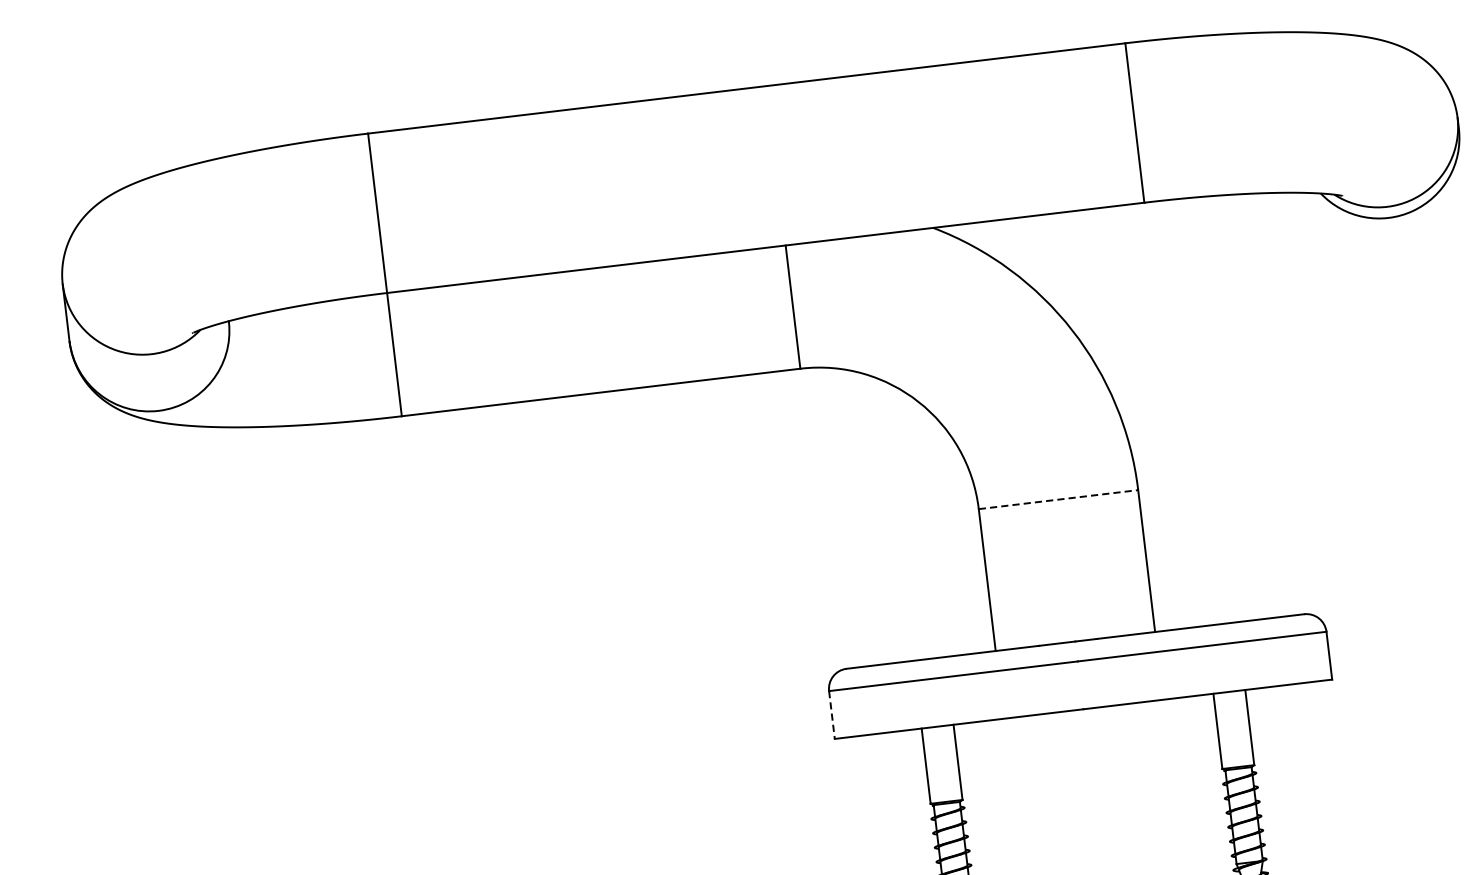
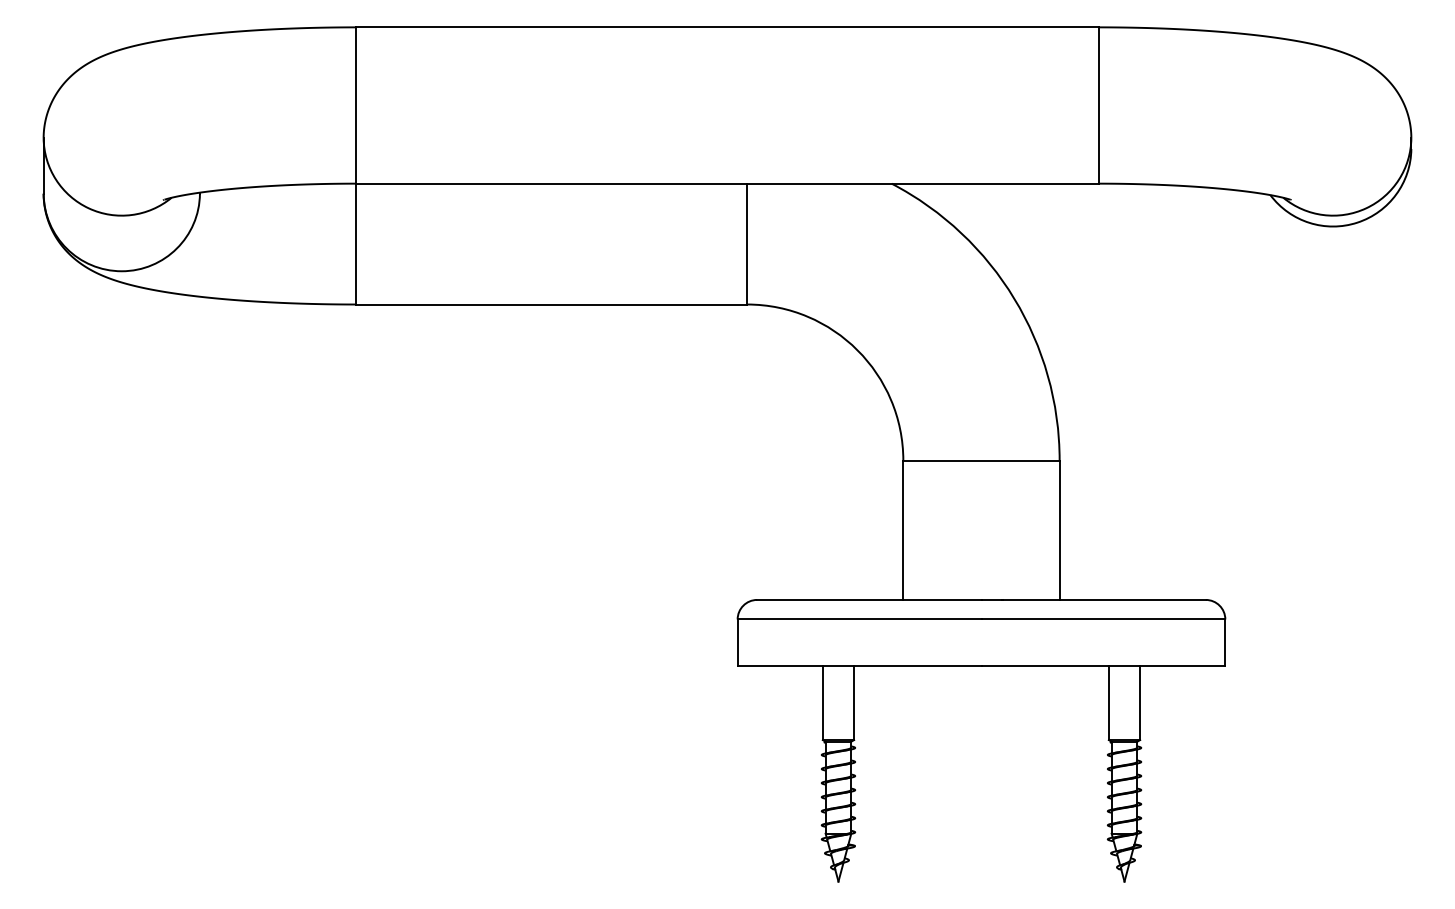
line: (1059, 499) -> (982, 460), dashed -> solid
line: (831, 715) -> (737, 643), dashed -> solid

